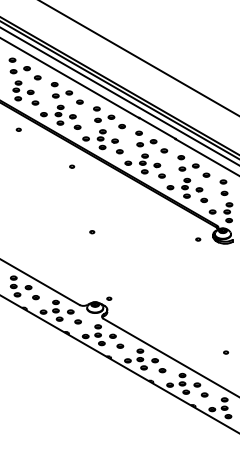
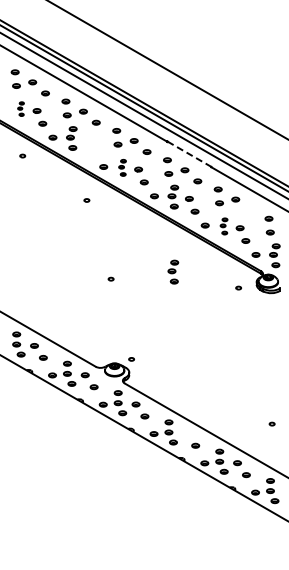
part: (16, 90) -> (20, 108), size x0.6
part: (75, 121) -> (90, 146), removed
line: (157, 128) -> (189, 154), solid -> dashed
part: (101, 139) -> (122, 167), size x0.7
part: (206, 175) -> (248, 210), removed
part: (185, 188) -> (223, 226), size x0.7
part: (144, 225) -> (173, 271), added
part: (154, 360) -> (186, 433), removed

